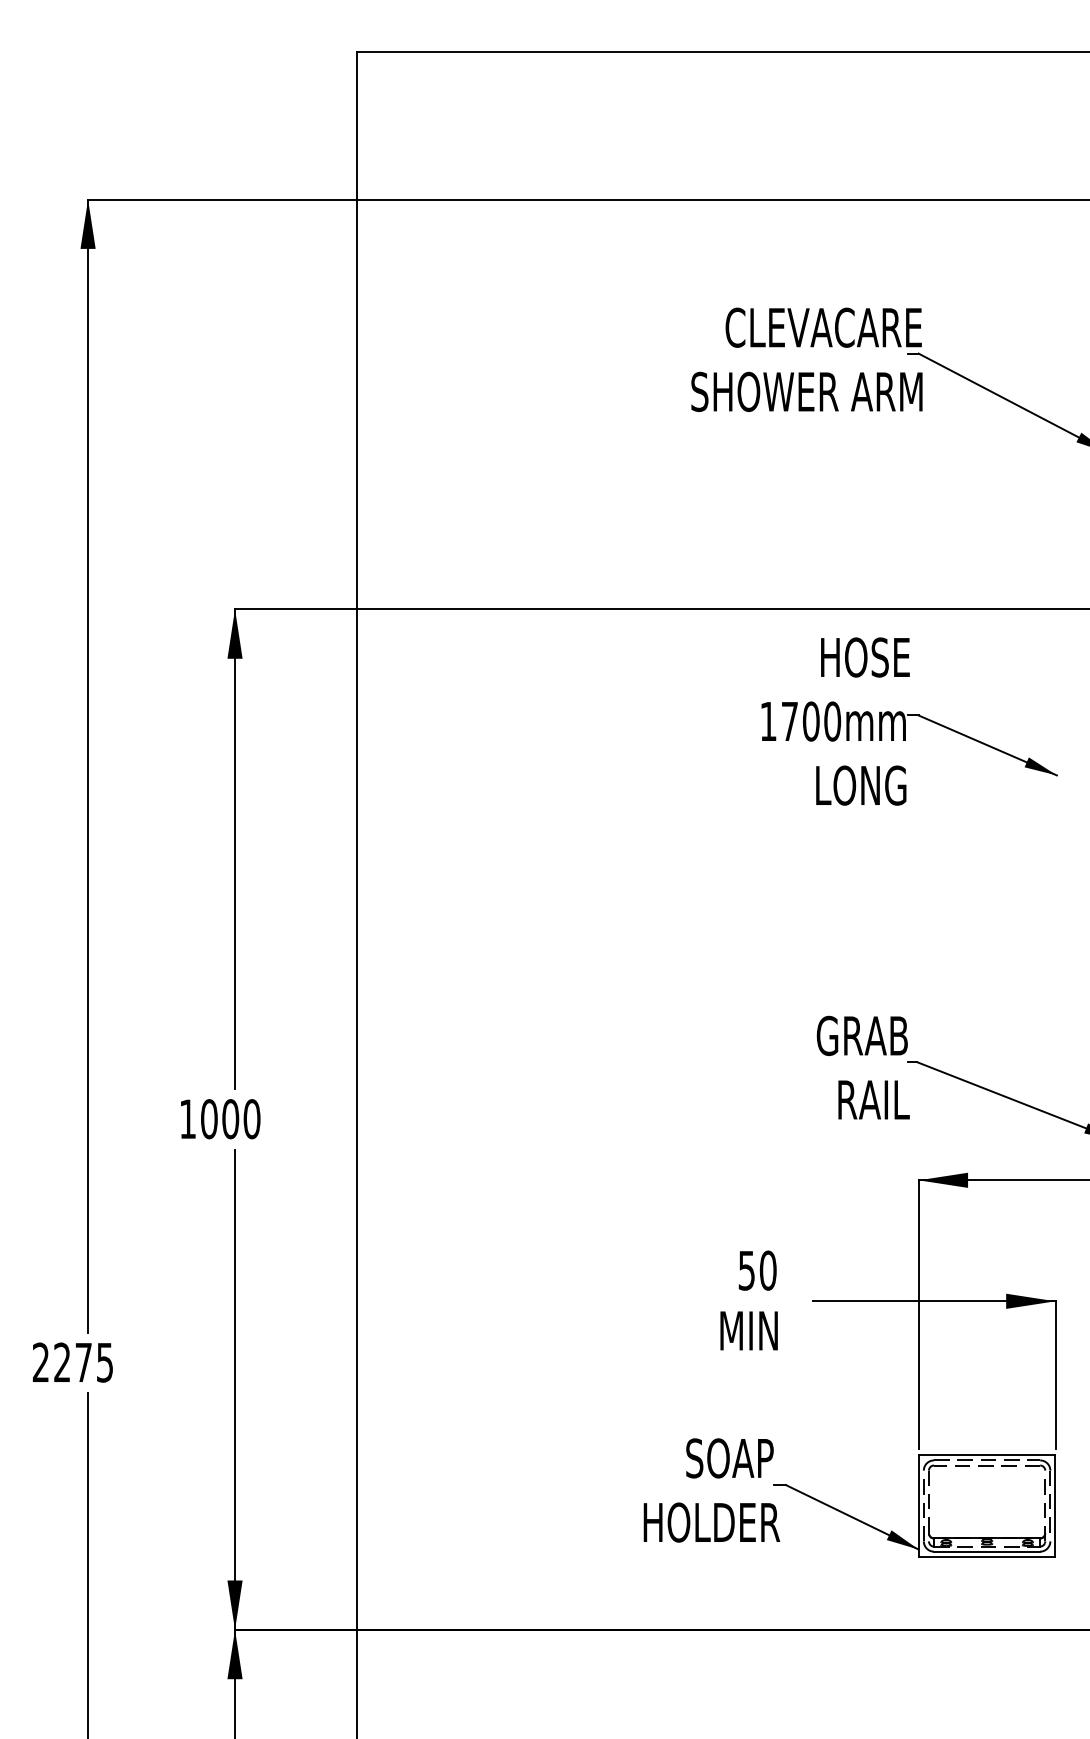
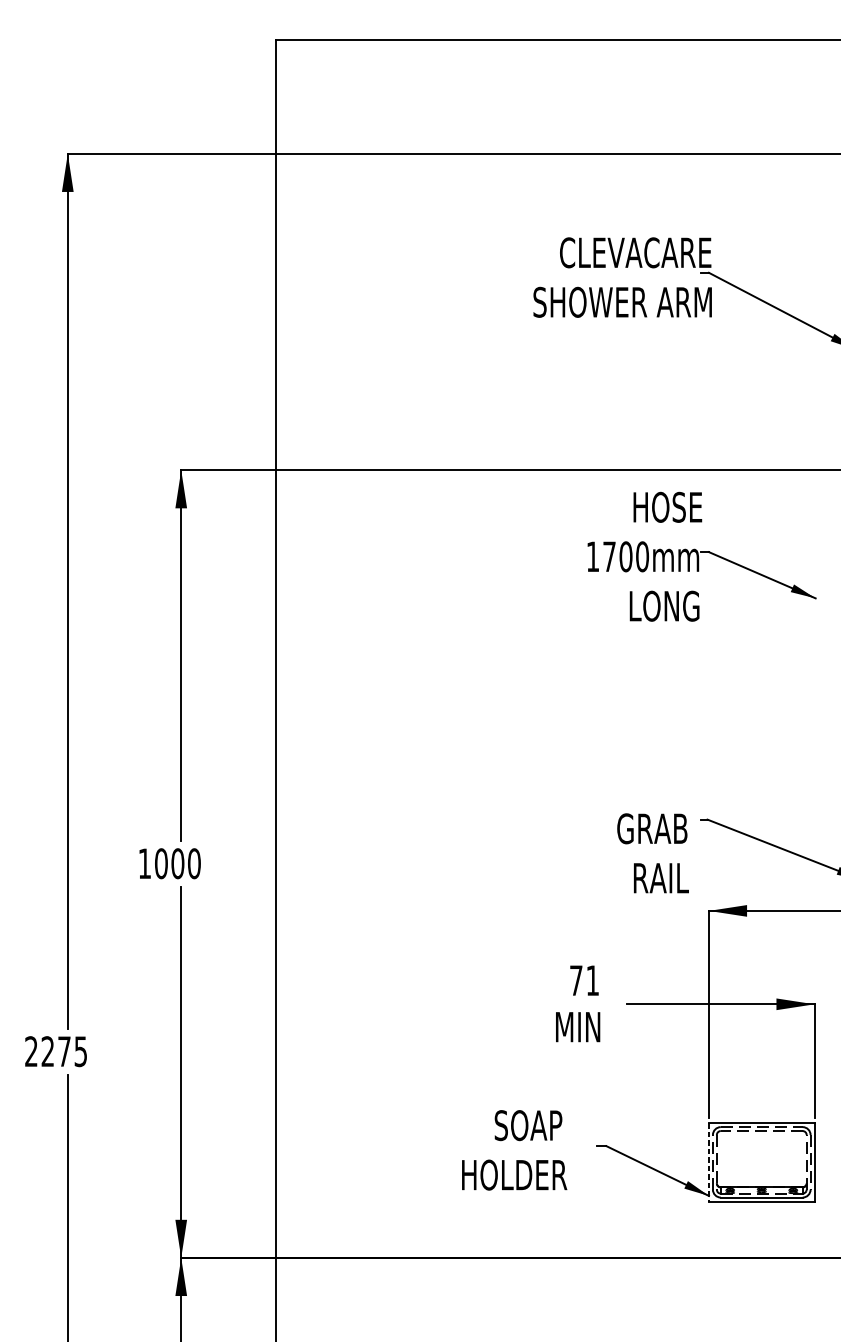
text: (862, 1067) -> (652, 853), moved
text: (757, 1270) -> (584, 980), 50 -> 71
text: (711, 1490) -> (514, 1150), moved
line: (918, 1506) -> (708, 1162), solid -> dashed

